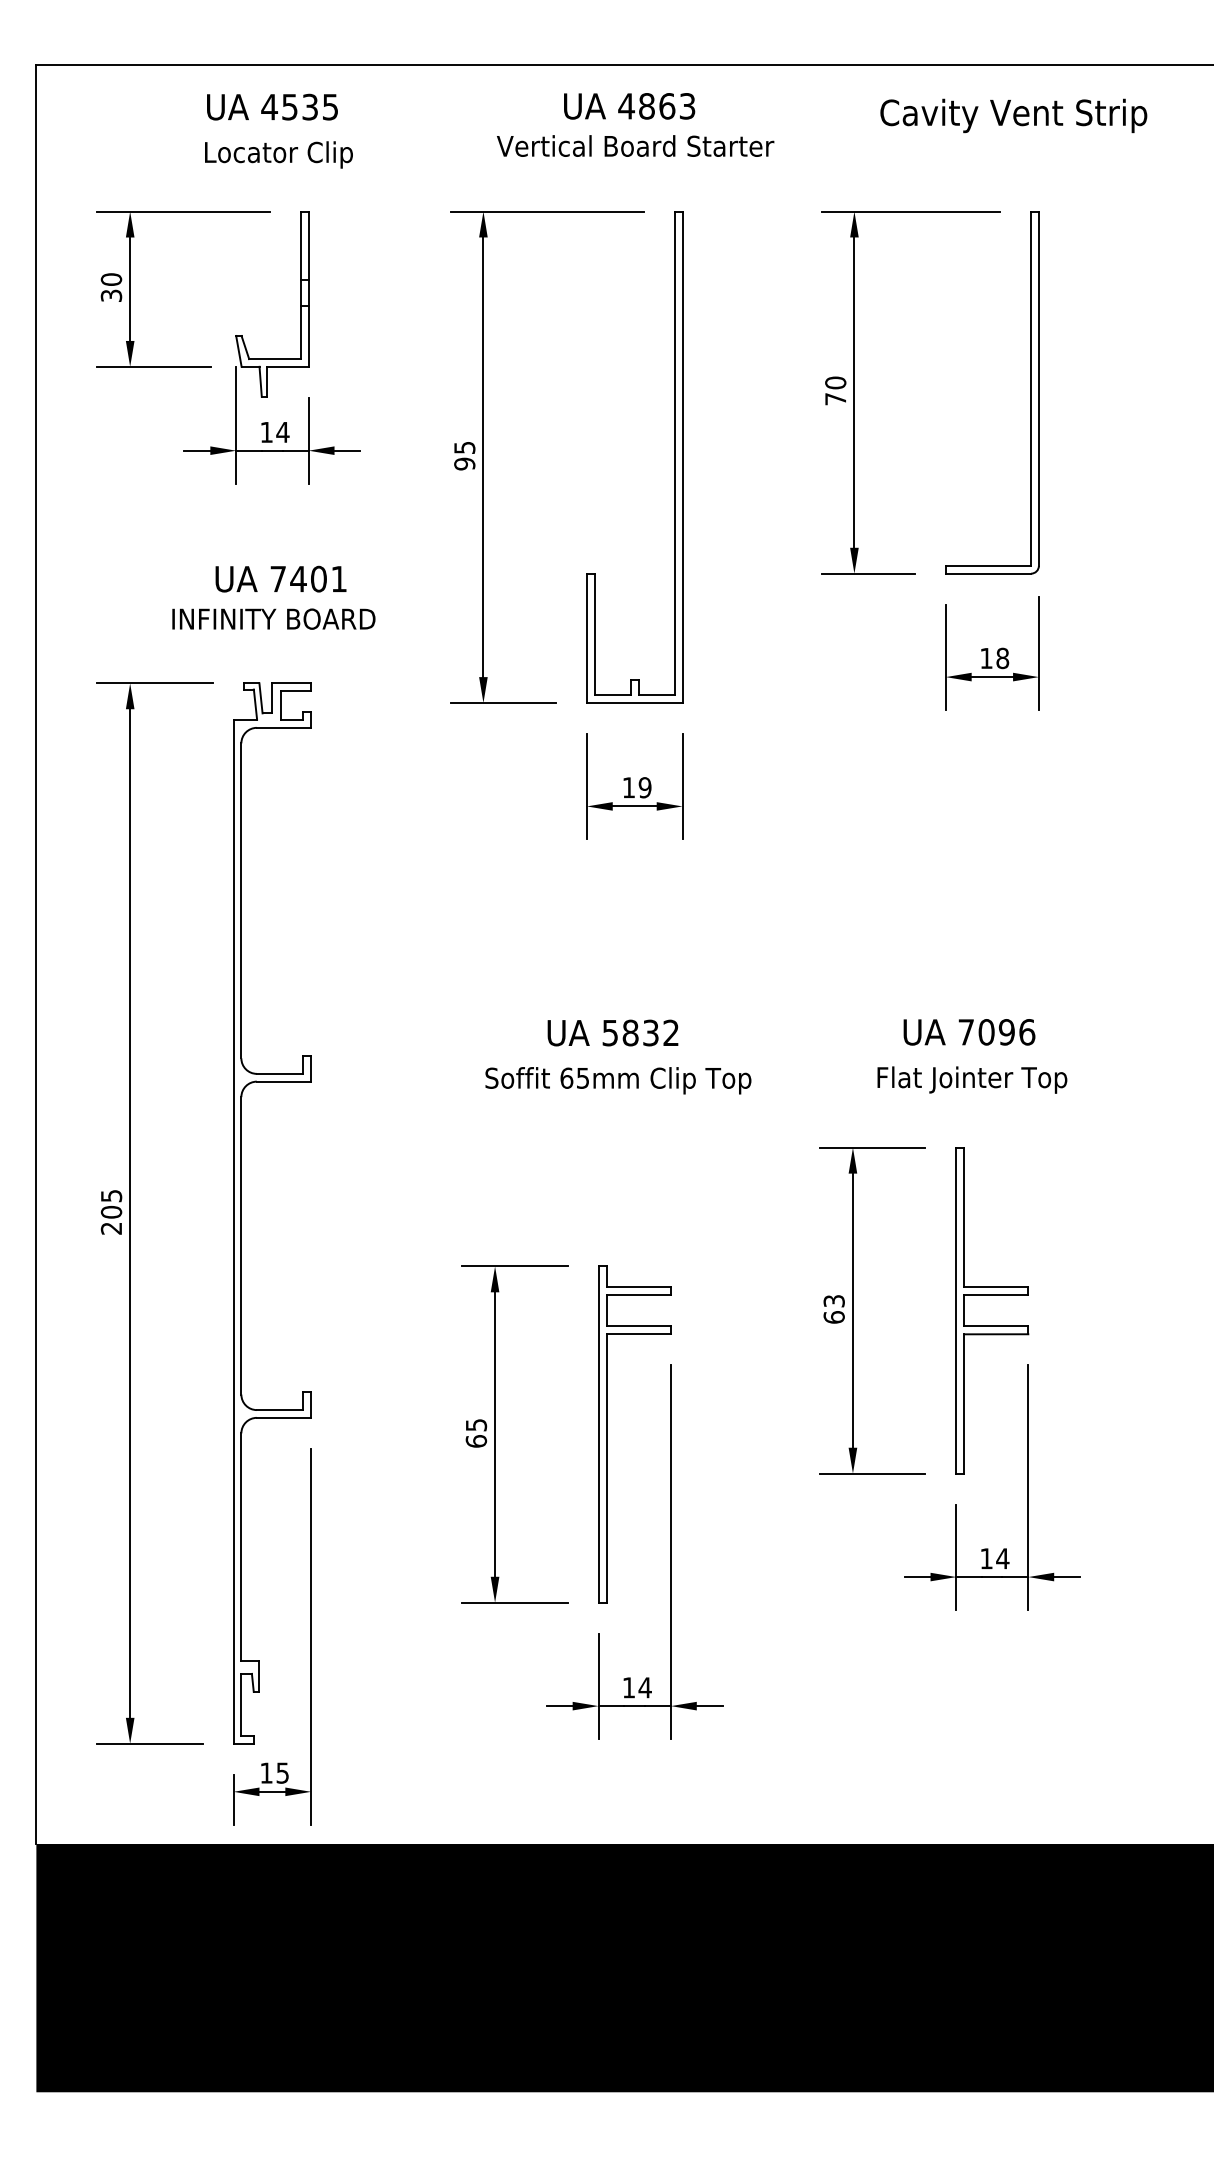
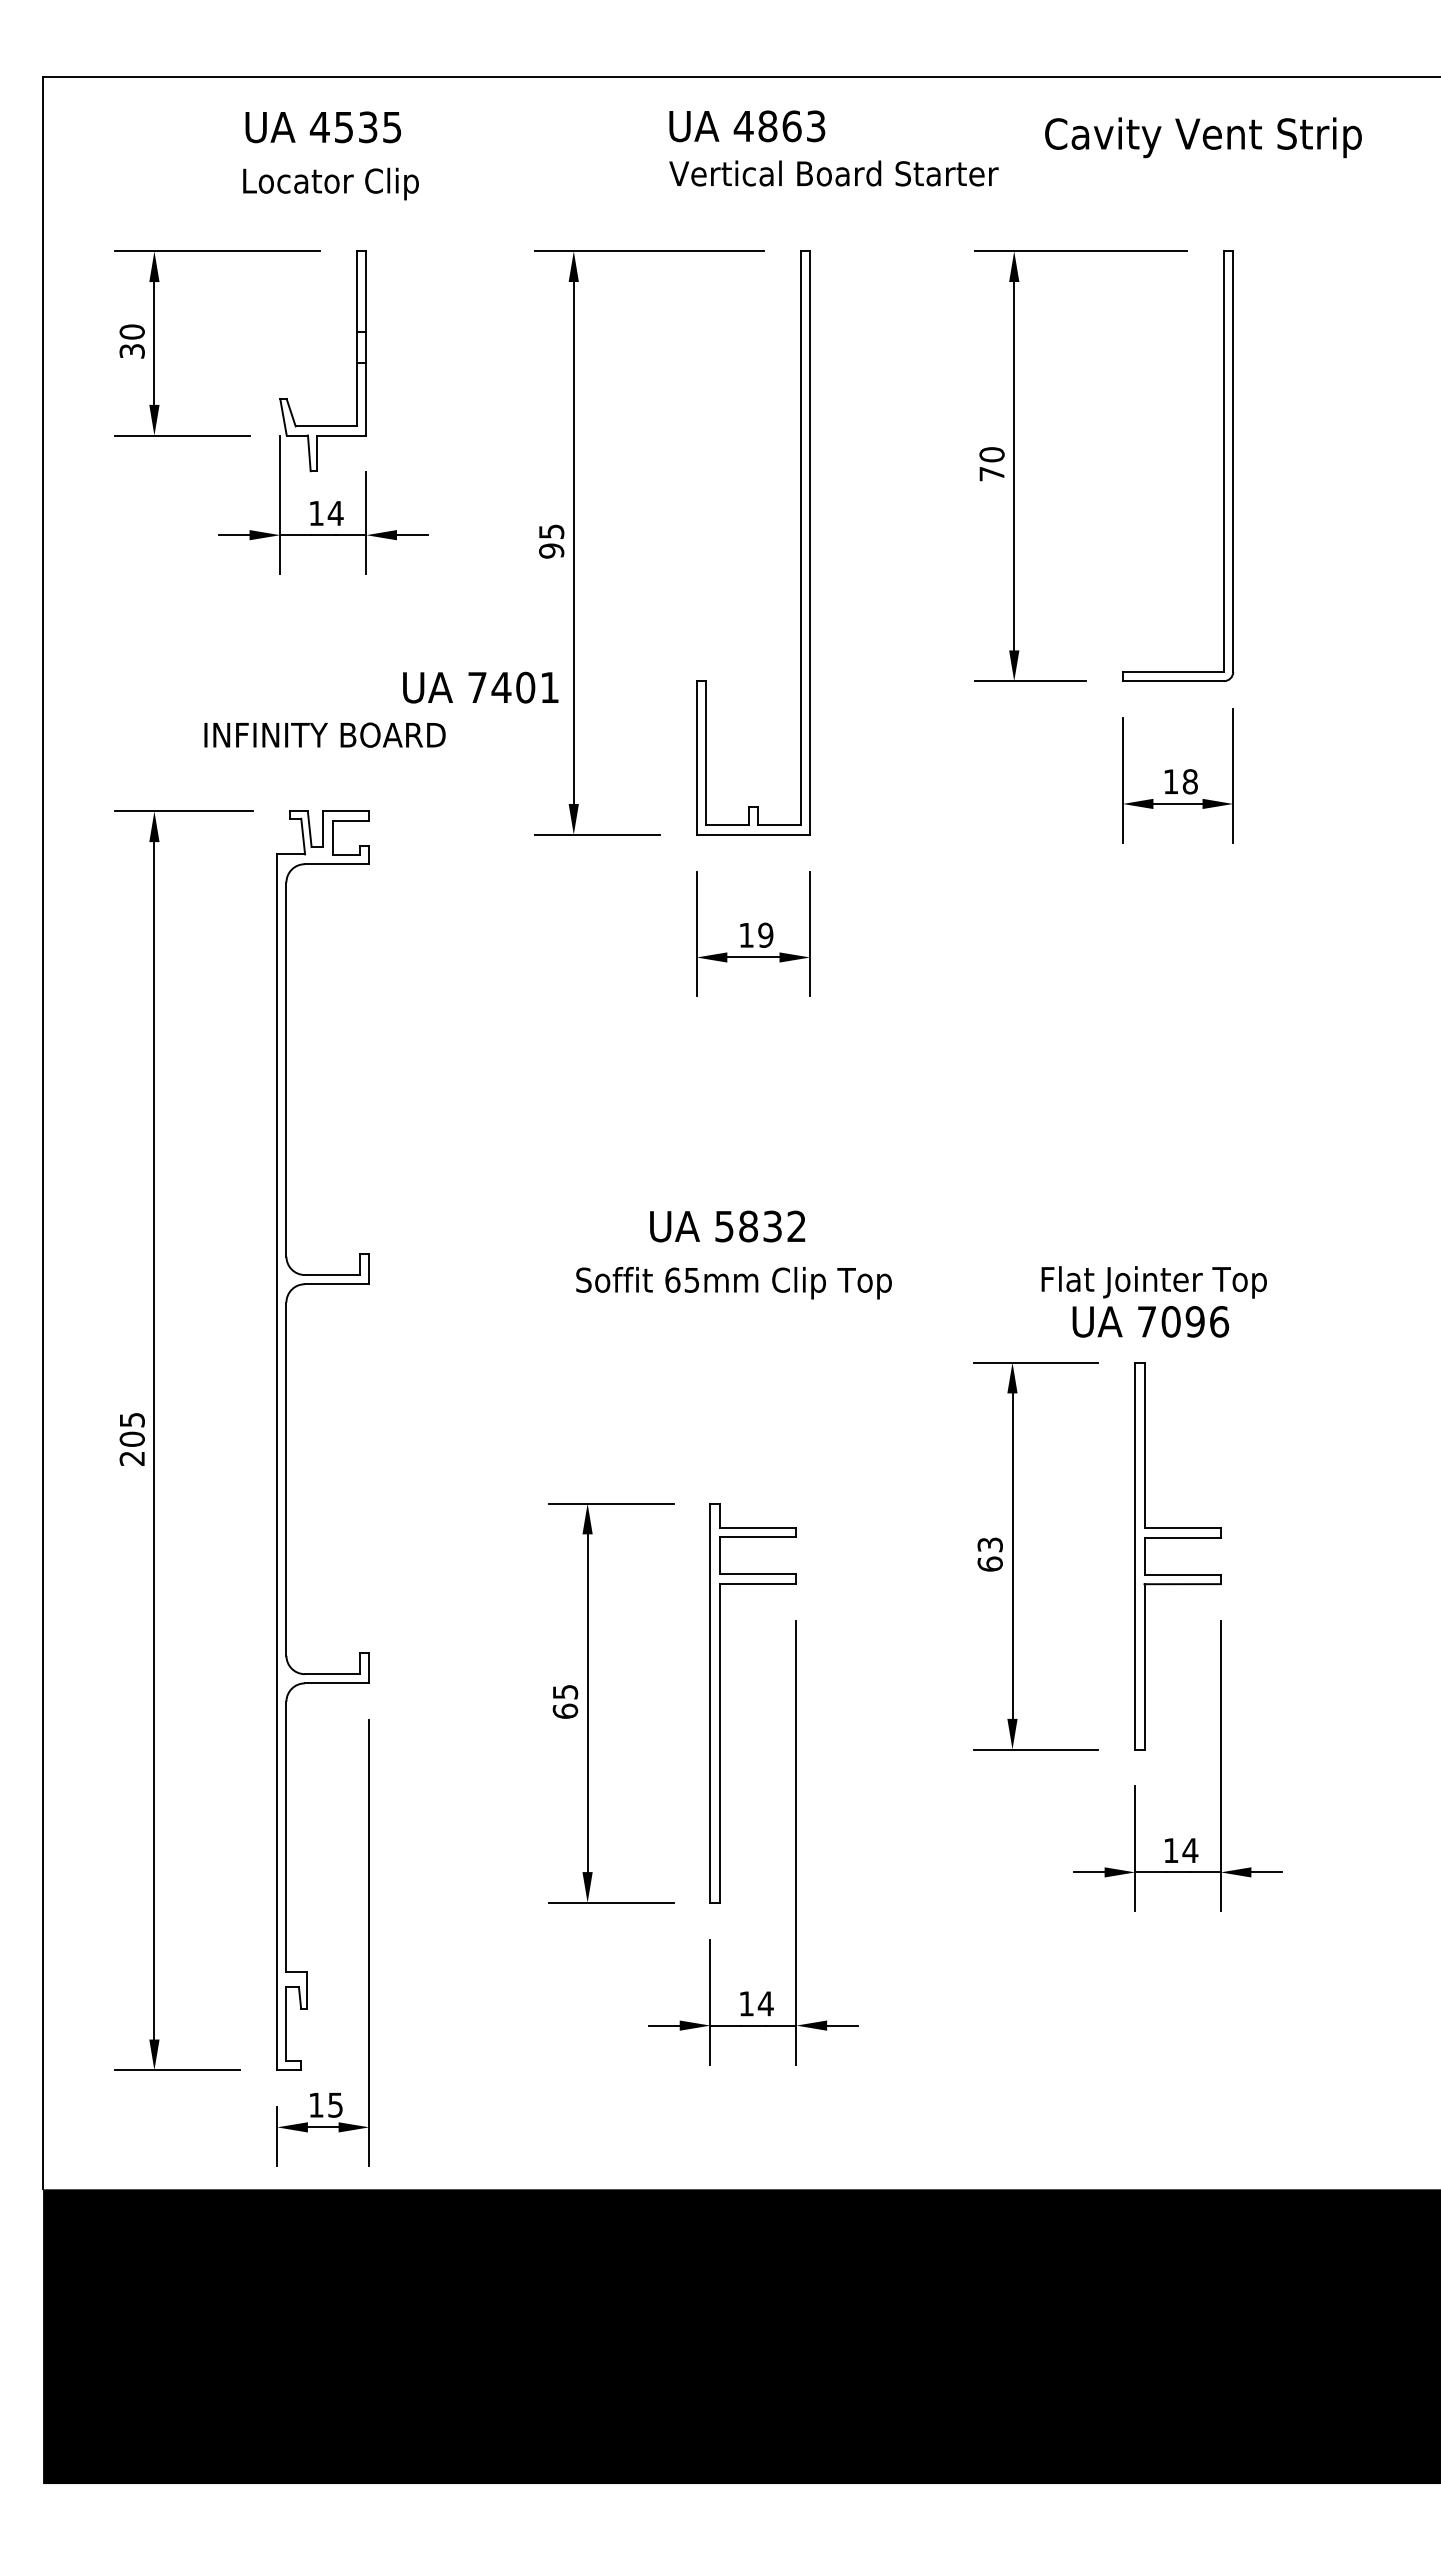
text: (635, 145) -> (833, 172), moved
text: (280, 578) -> (480, 686), moved
text: (969, 1032) -> (1150, 1322), moved

